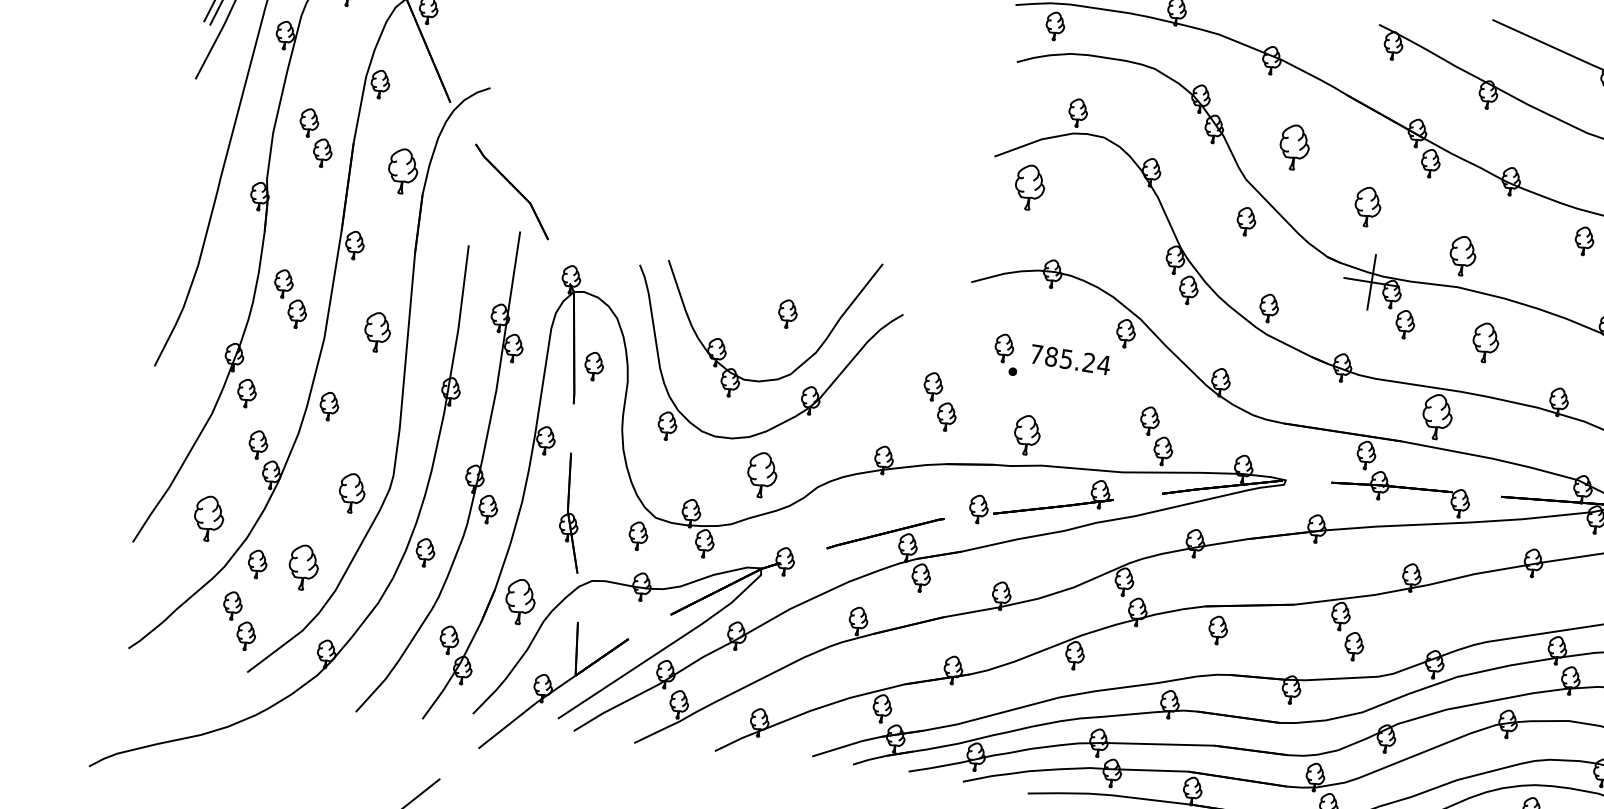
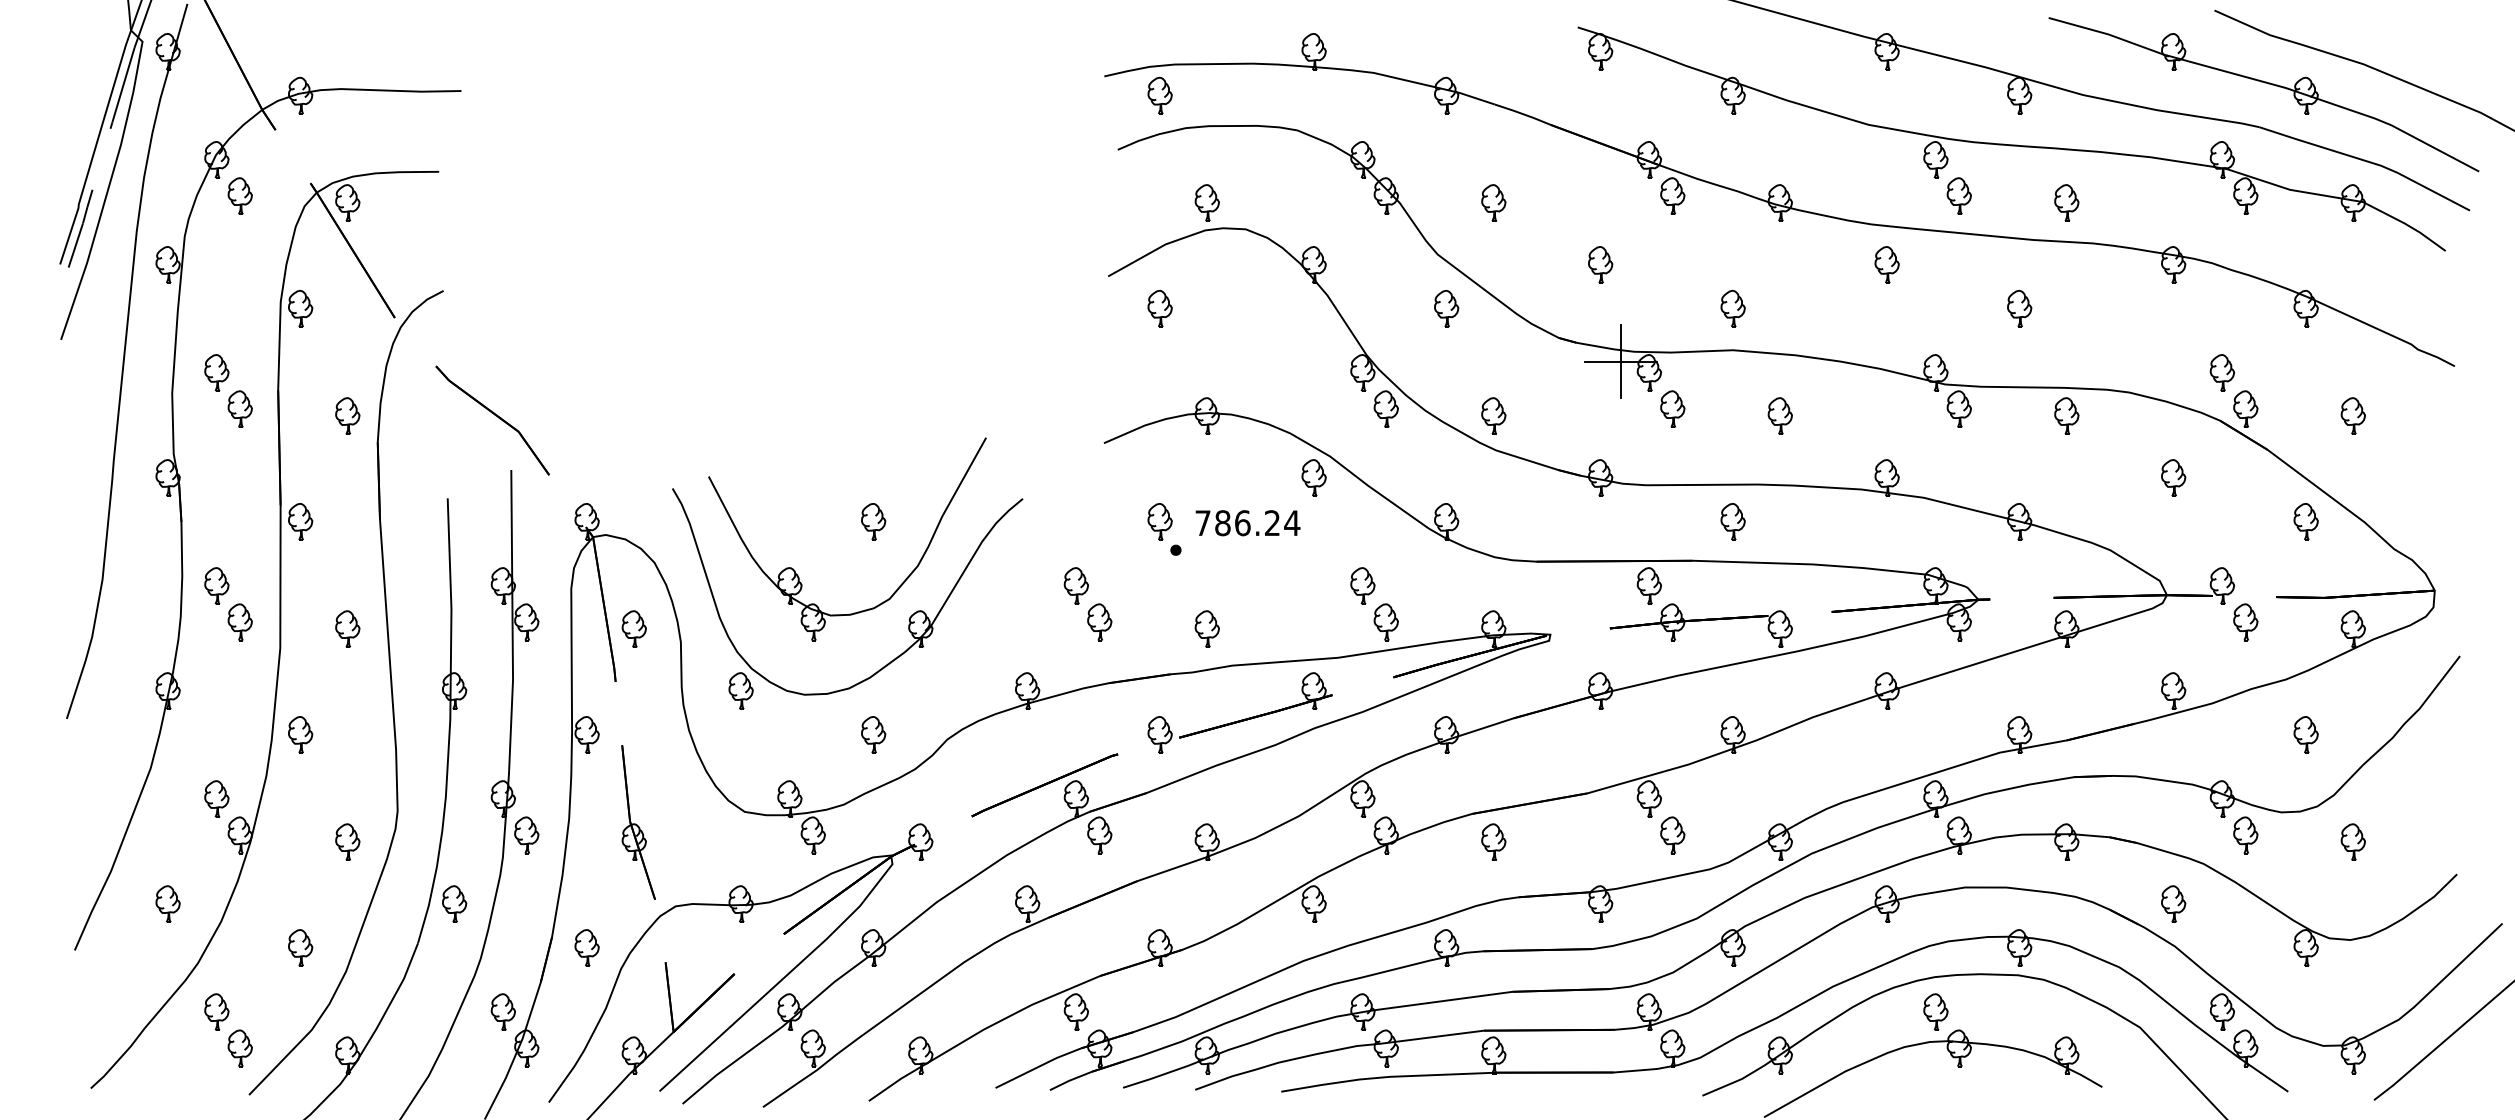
part: (1294, 146) -> (1493, 202), size x0.62
part: (402, 170) -> (347, 415), size x0.62
part: (1029, 187) -> (1159, 308), size x0.62
part: (1367, 206) -> (1600, 264), size x0.71
part: (1462, 255) -> (1732, 308), size x0.71
part: (377, 331) -> (347, 628), size x0.71
part: (1485, 342) -> (1779, 415), size x0.71
text: (1066, 359) -> (1242, 523), 785.24 -> 786.24
part: (246, 393) -> (191, 734), removed
part: (1436, 416) -> (1732, 521), size x0.62
part: (1026, 434) -> (1206, 628), size x0.71
part: (762, 474) -> (873, 734), size x0.62
part: (351, 492) -> (347, 841), size x0.71
part: (208, 517) -> (167, 903), size x0.62
part: (637, 535) -> (725, 838), removed
part: (256, 564) -> (239, 953), removed
part: (303, 567) -> (300, 947), size x0.62
part: (519, 601) -> (586, 947), size x0.62

